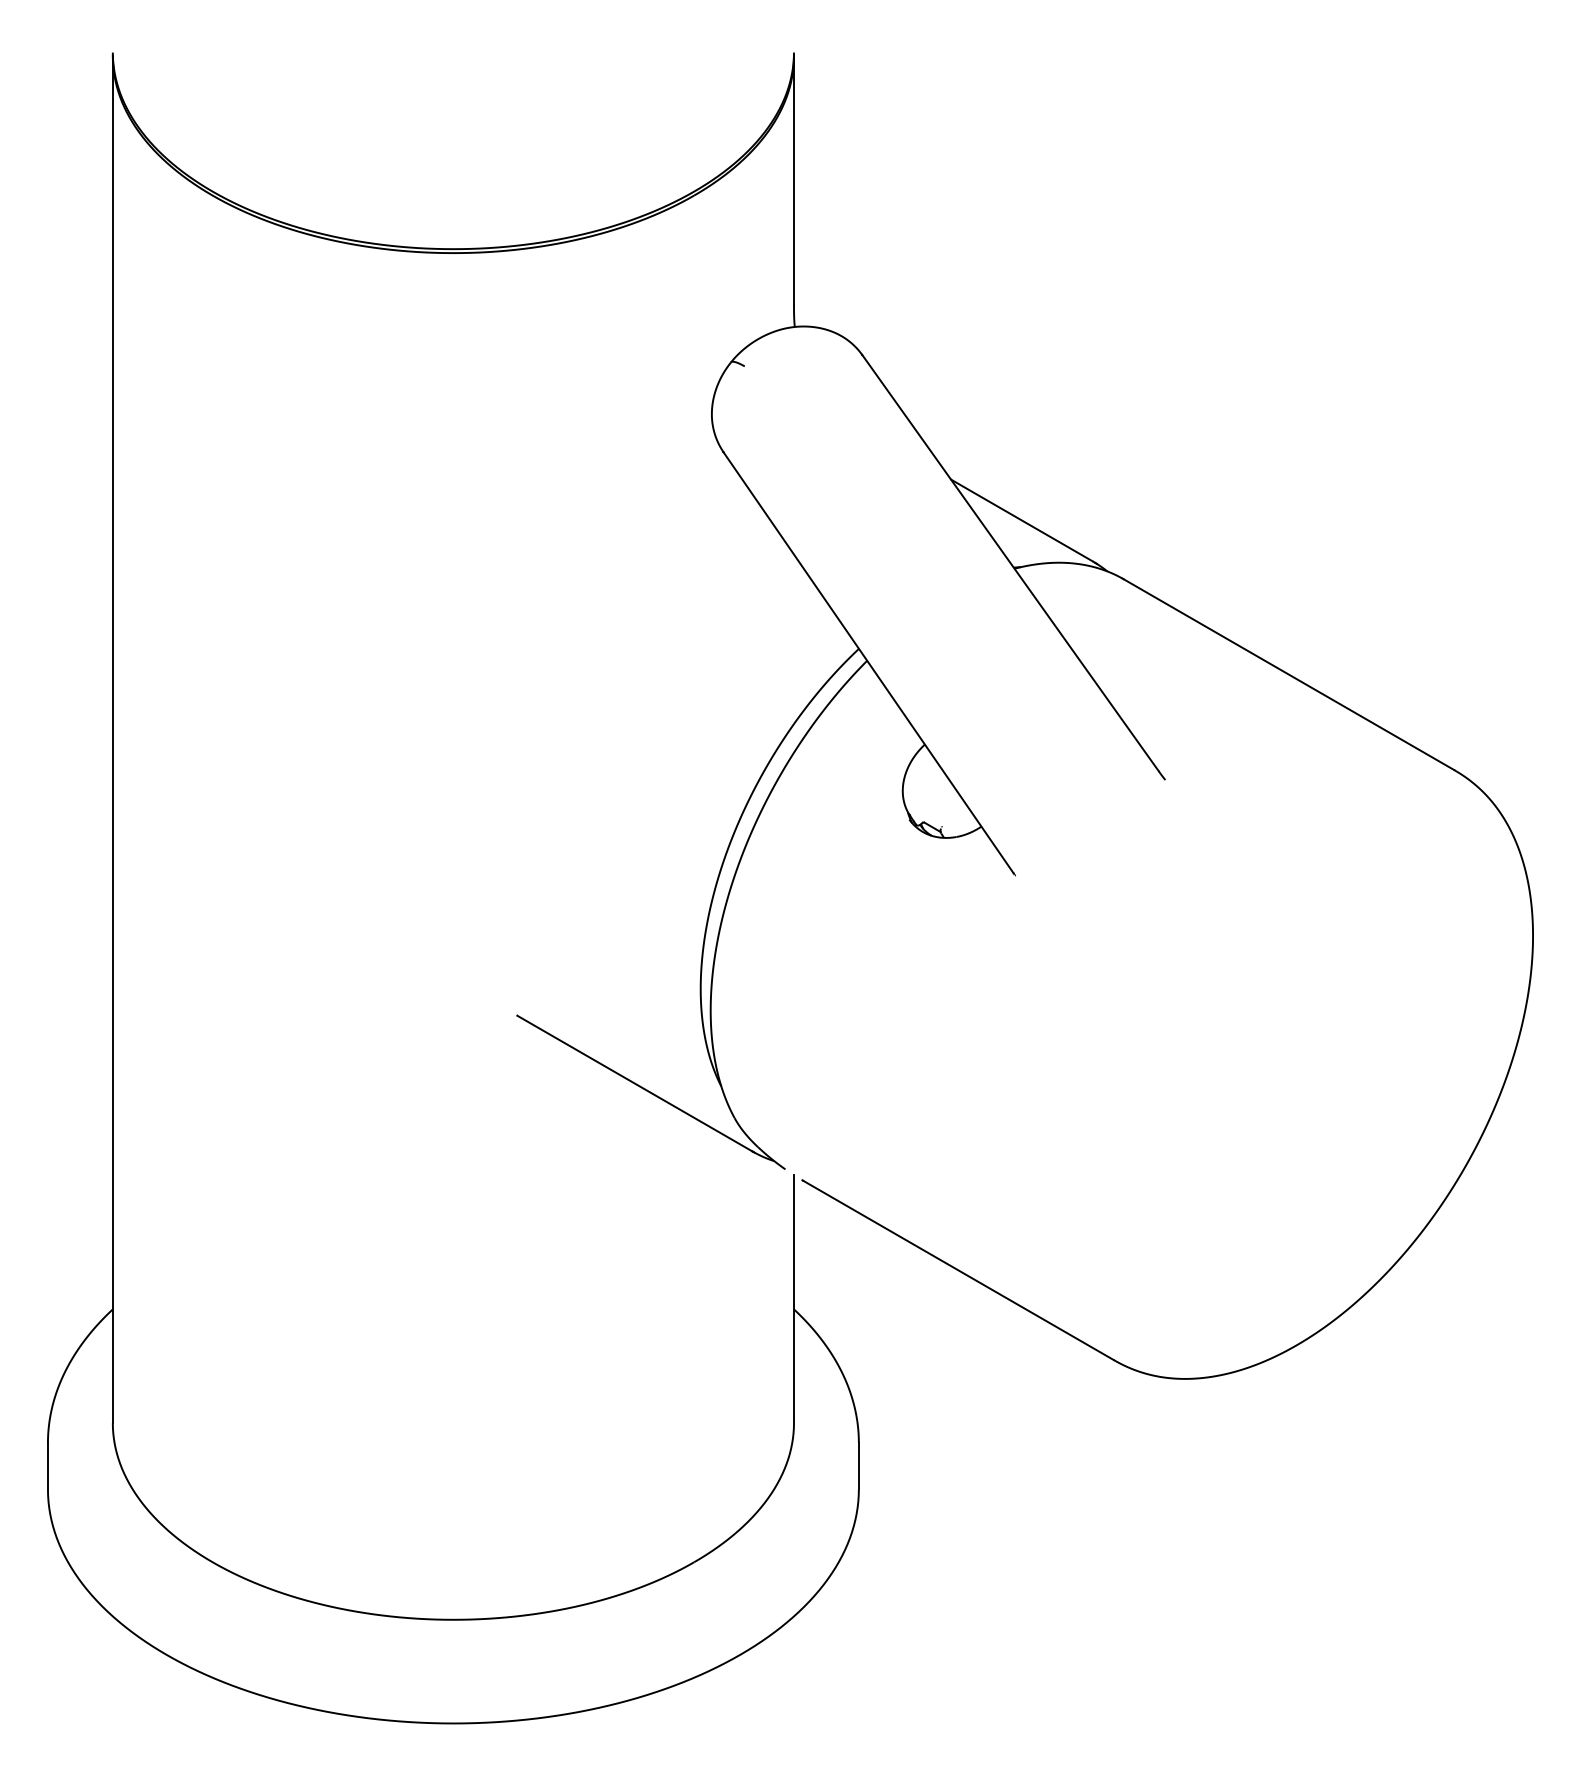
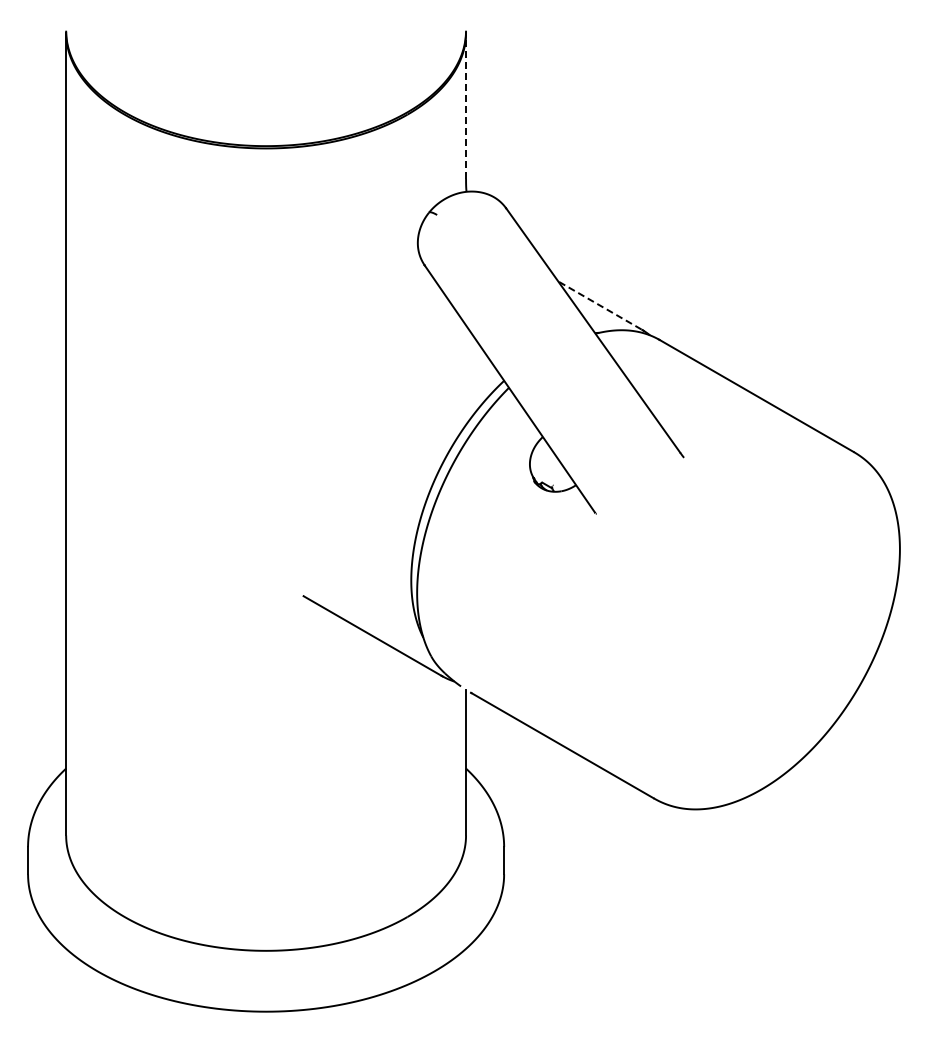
line: (794, 179) -> (466, 105), solid -> dashed
line: (1021, 520) -> (599, 305), solid -> dashed

